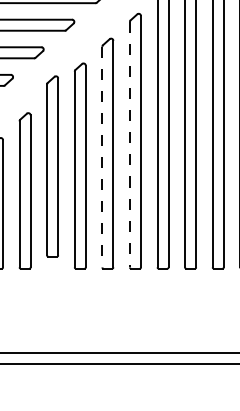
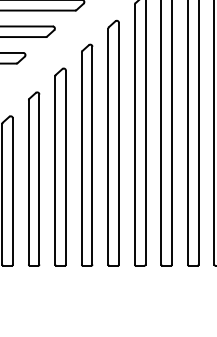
line: (129, 144) -> (107, 146), dashed -> solid
line: (102, 157) -> (81, 158), dashed -> solid
part: (52, 166) -> (33, 179), moved

